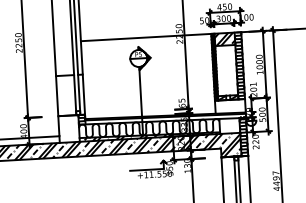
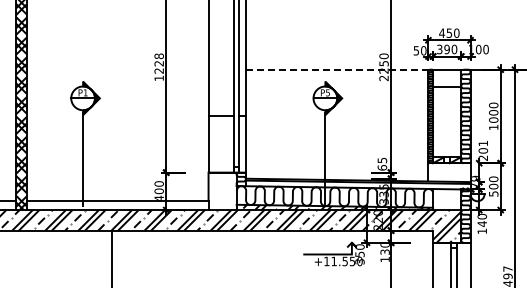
text: (223, 18) -> (446, 49), 300 -> 390
line: (146, 37) -> (337, 69), solid -> dashed
hatch: (225, 39) -> (447, 78), removed
text: (18, 43) -> (158, 67), 2250 -> 1228
text: (255, 144) -> (481, 227), 220 -> 140

